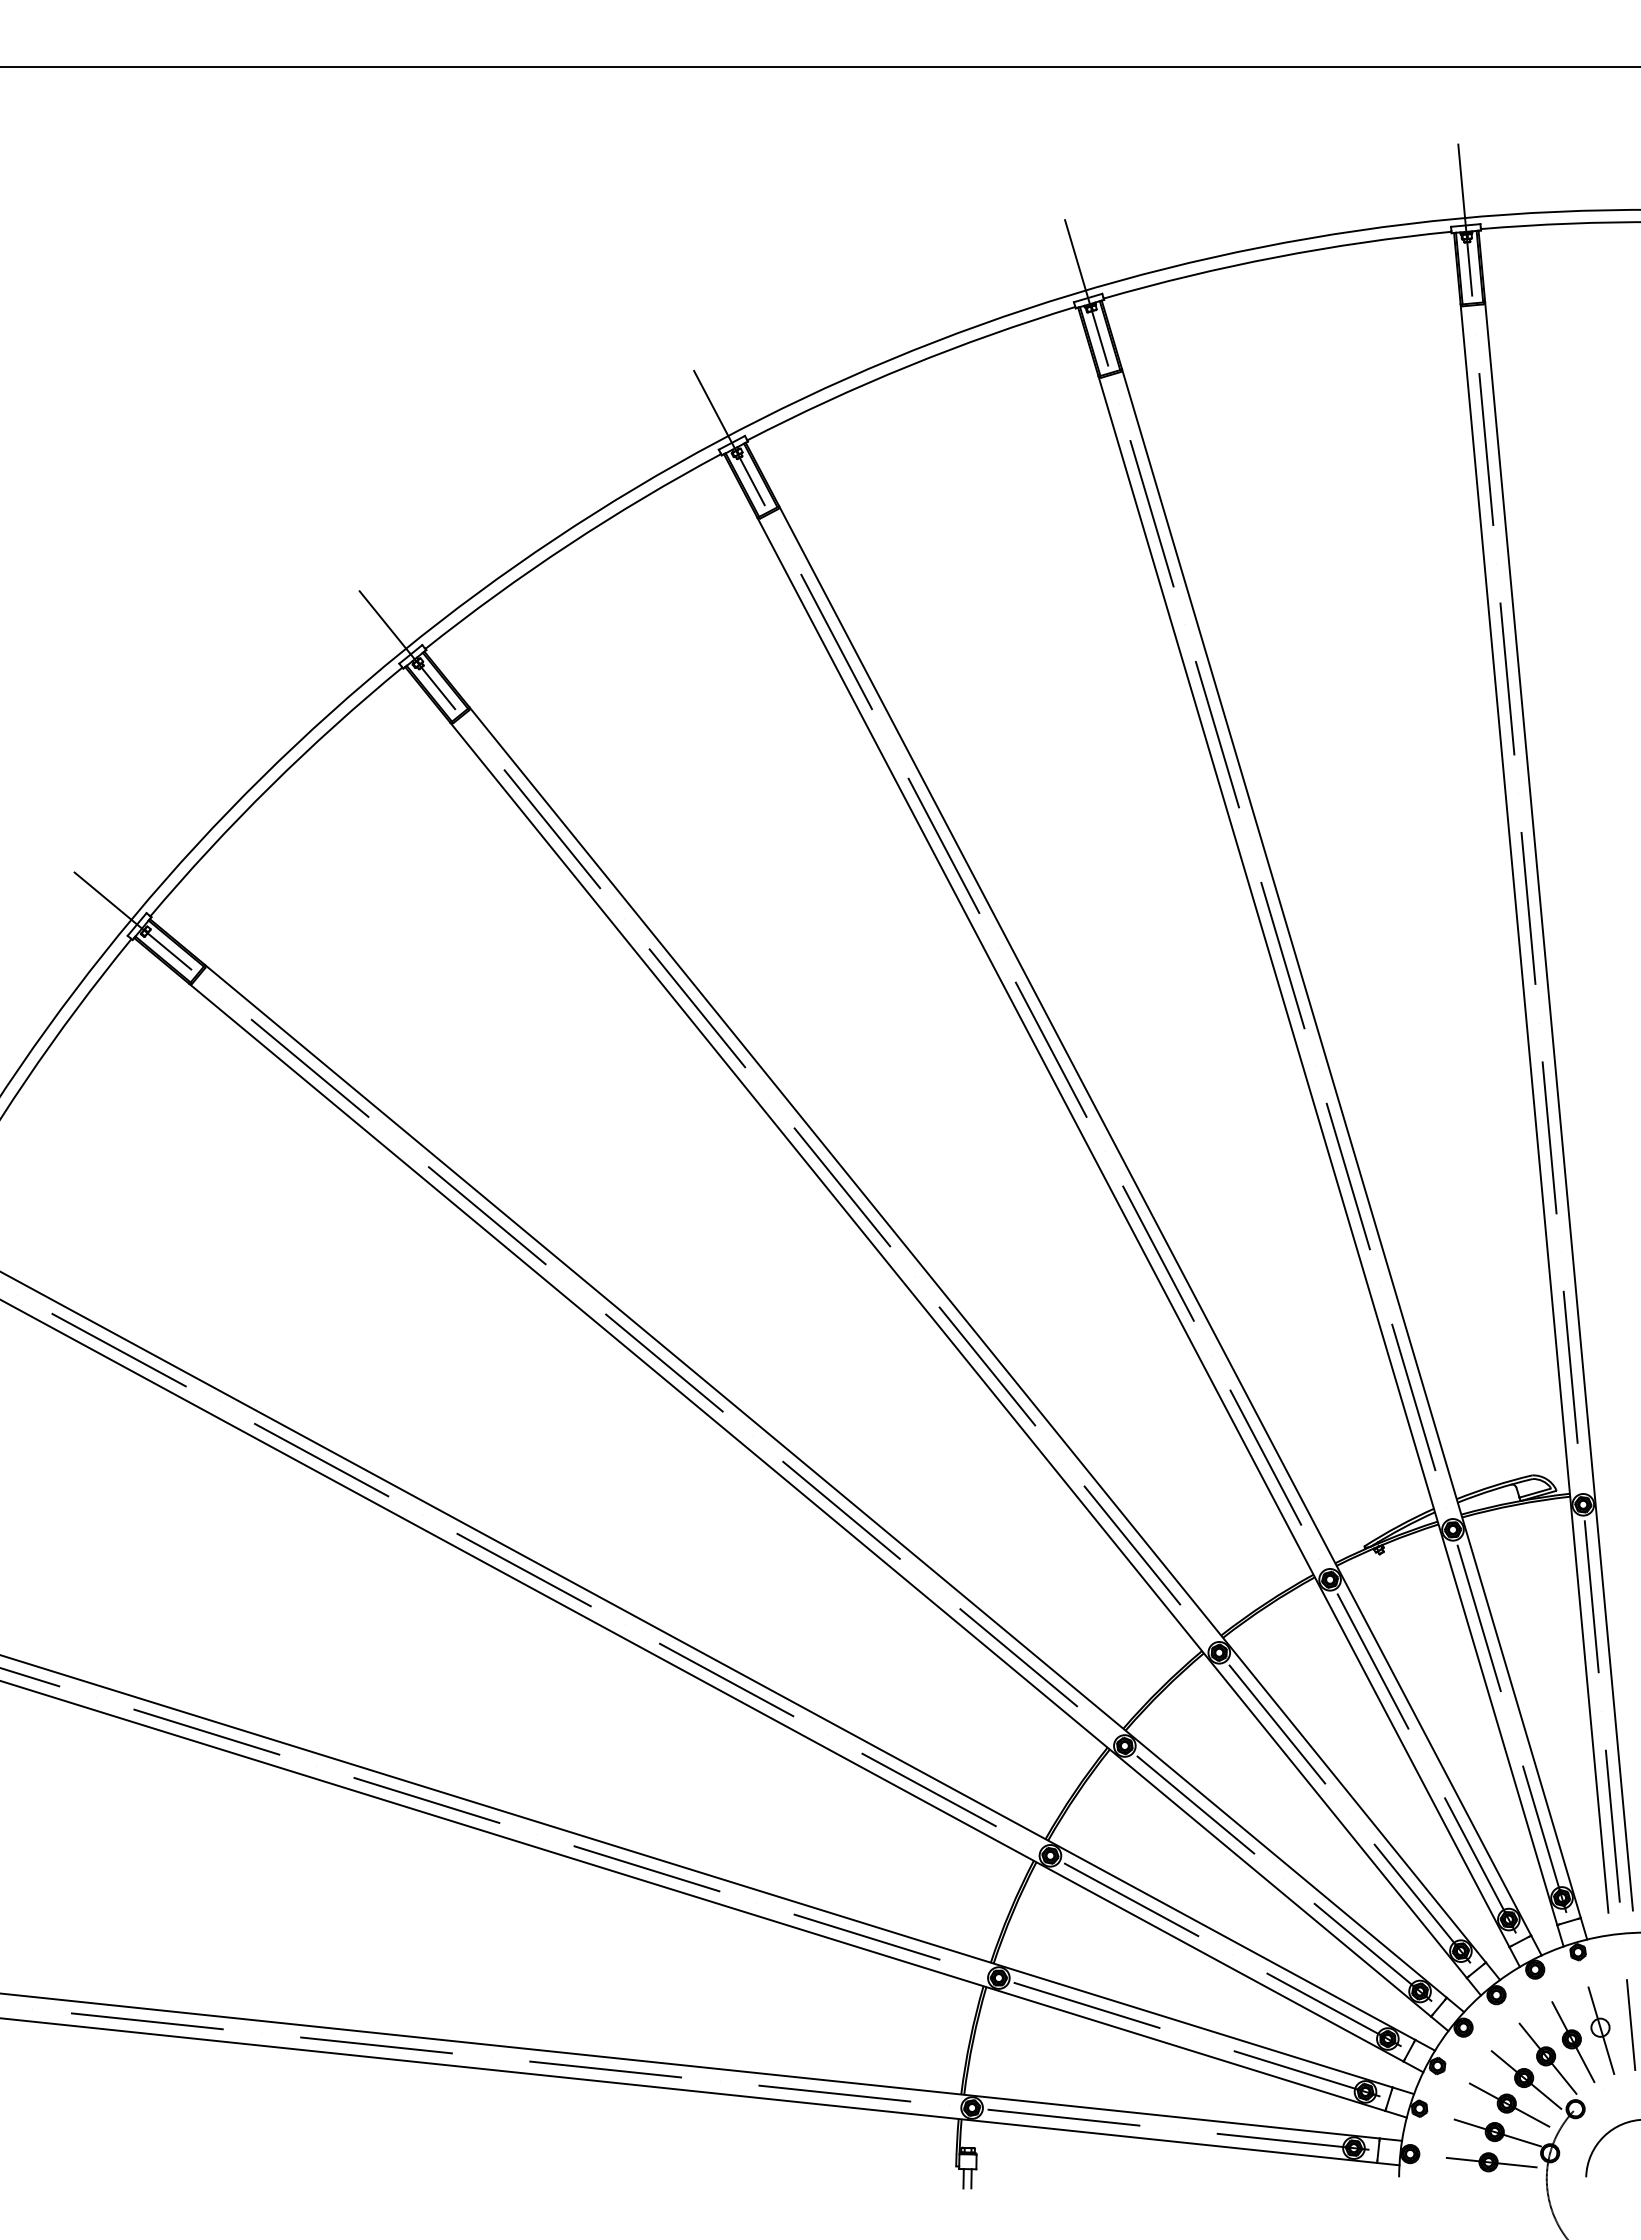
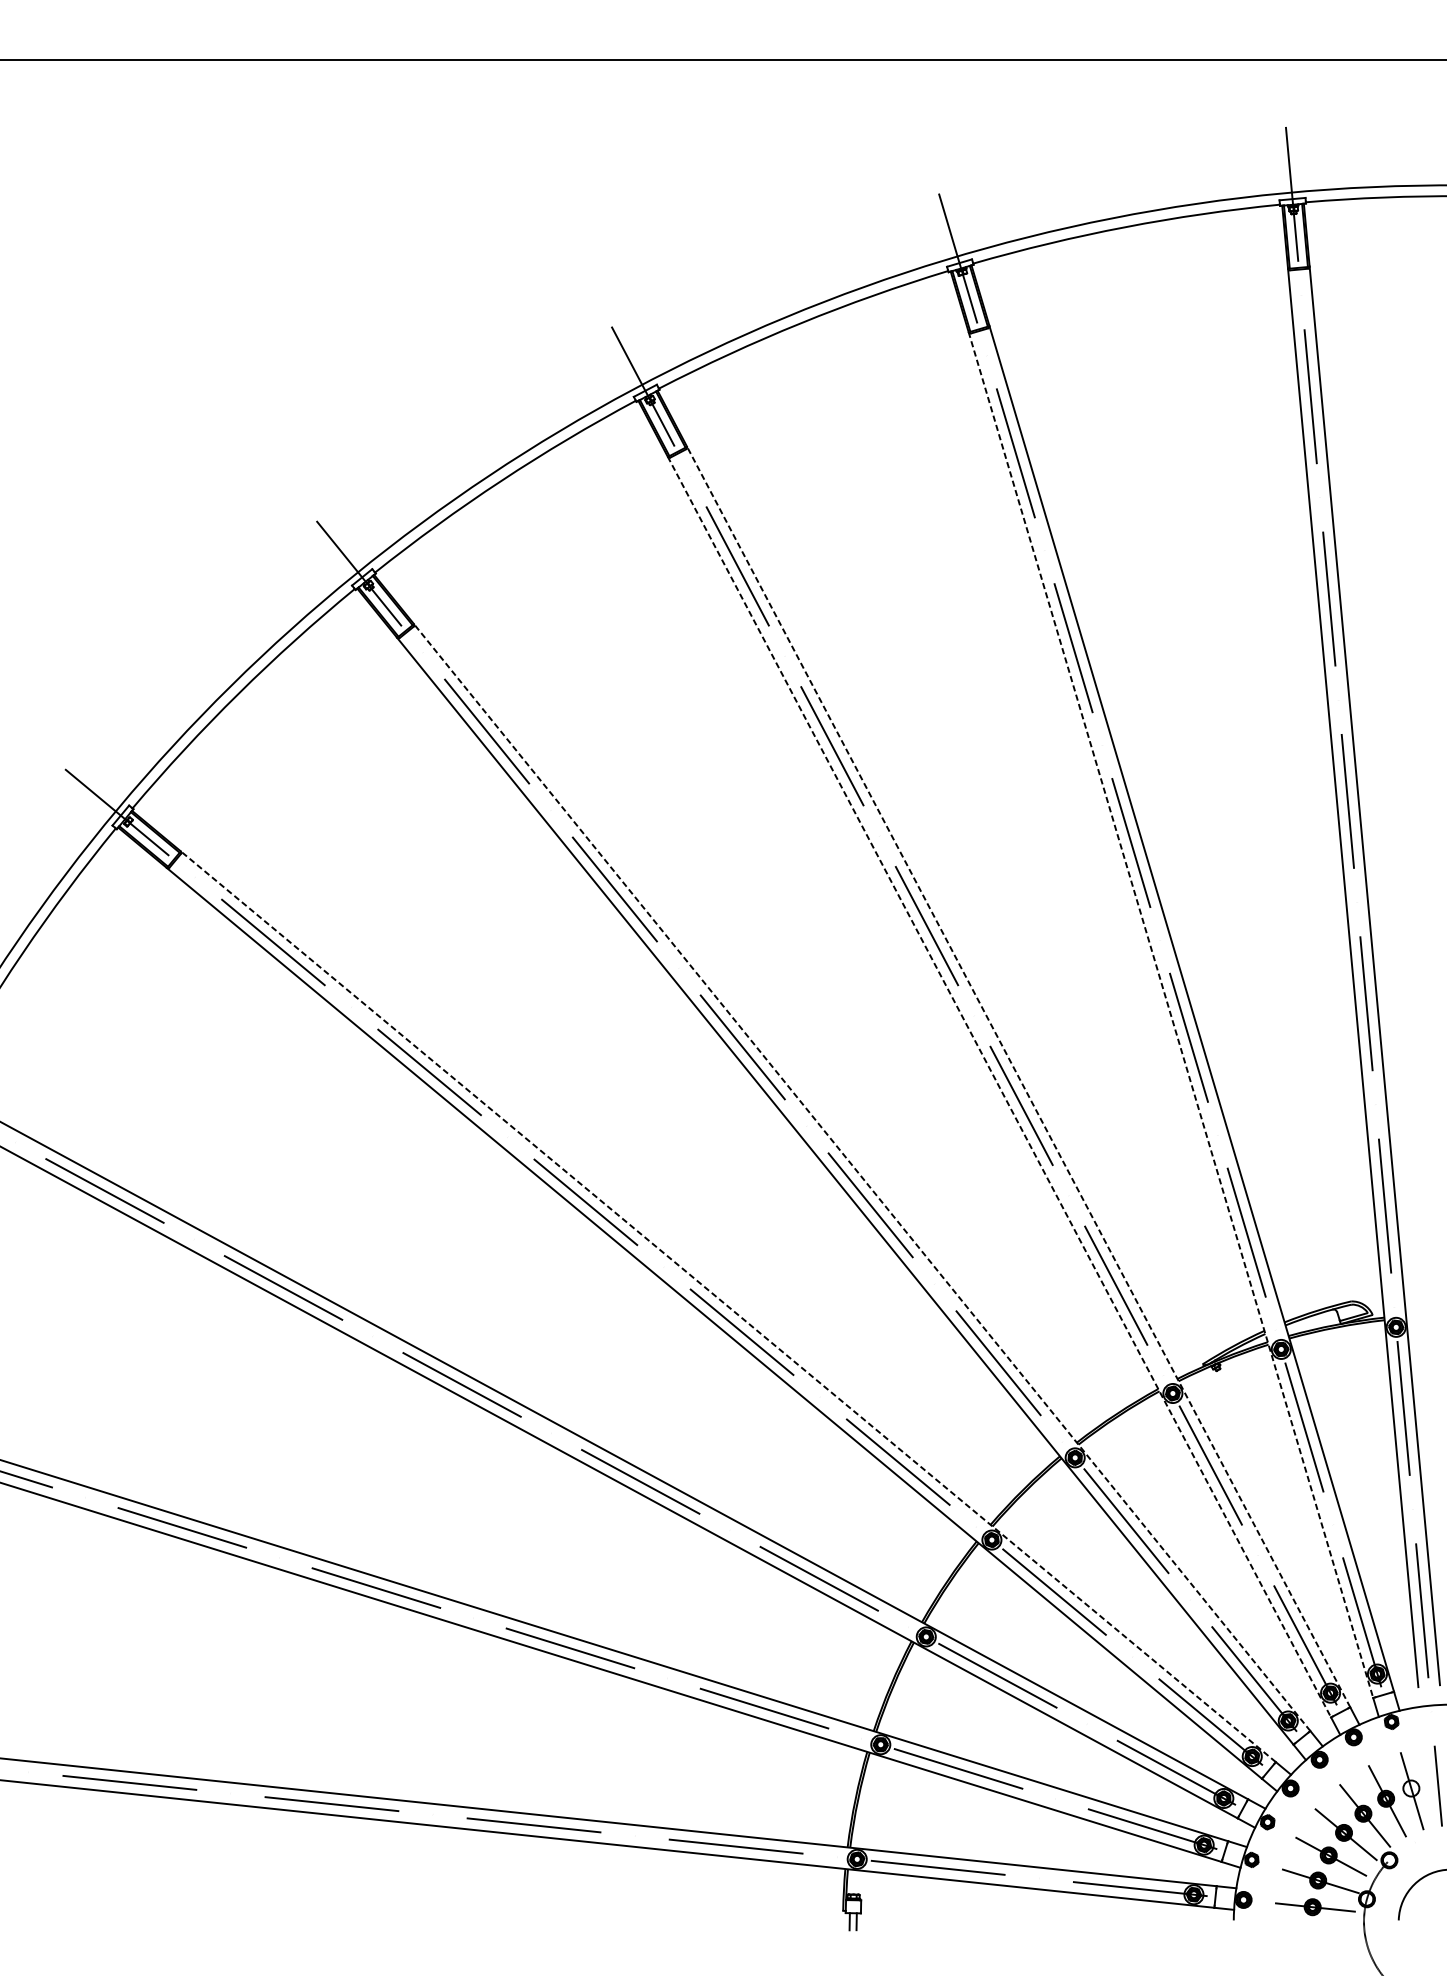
line: (1327, 1150) -> (1170, 1014), solid -> dashed
line: (1155, 1220) -> (1018, 1076), solid -> dashed
line: (1133, 1232) -> (999, 1087), solid -> dashed
line: (977, 1334) -> (861, 1177), solid -> dashed
line: (825, 1481) -> (727, 1306), solid -> dashed

